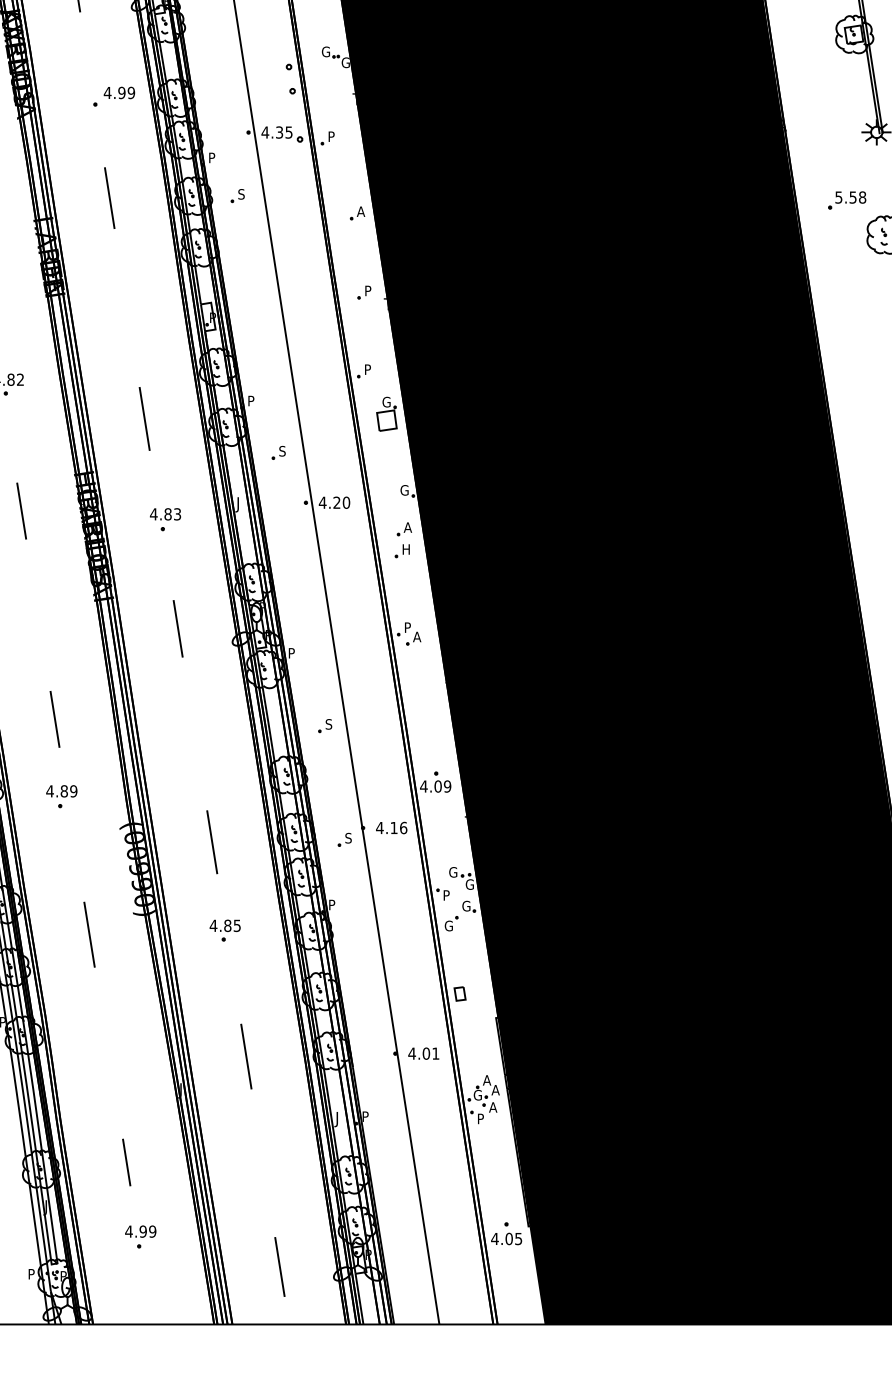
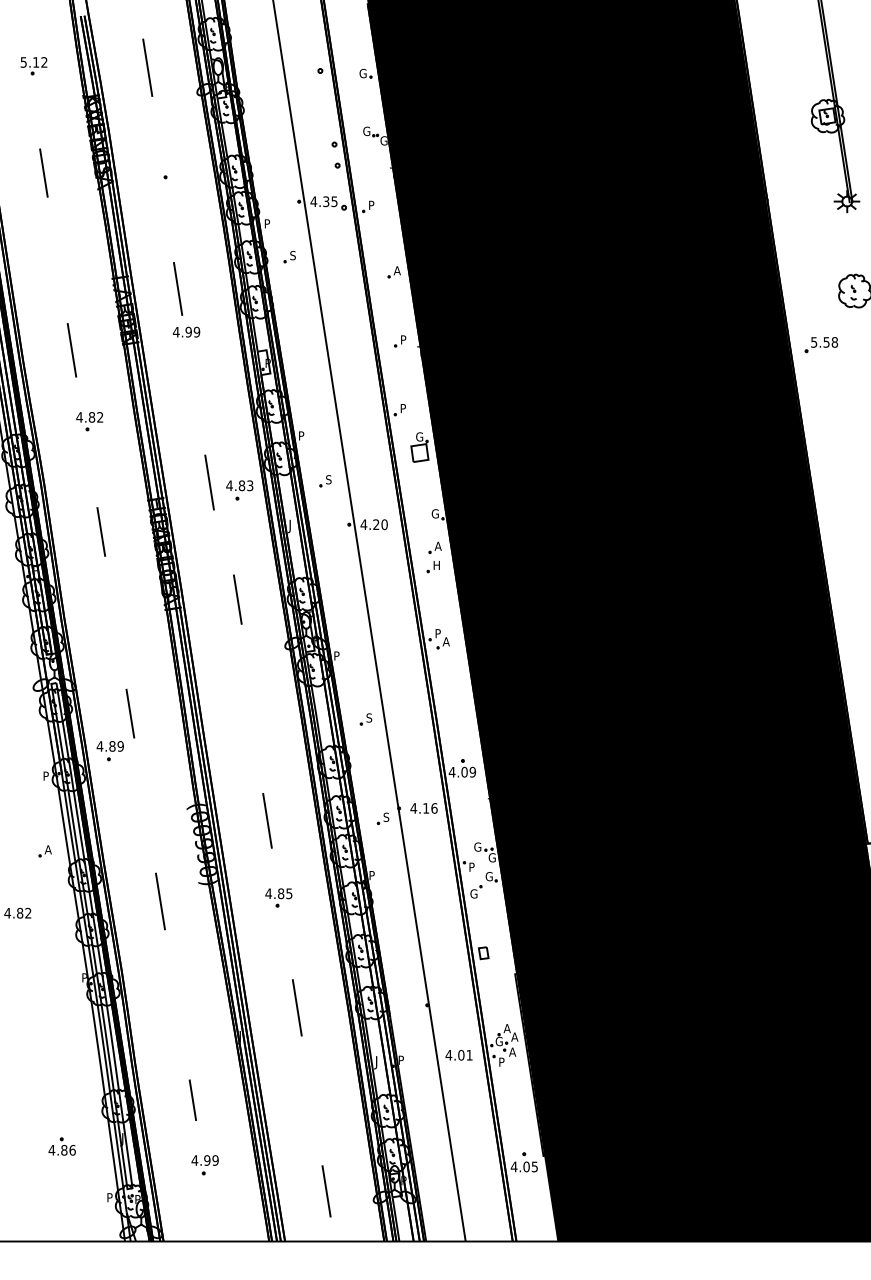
text: (119, 92) -> (186, 331), moved
line: (110, 197) -> (178, 288), moved
part: (847, 201) -> (821, 345), moved
line: (144, 418) -> (209, 482), moved
part: (165, 519) -> (239, 490), moved
line: (177, 628) -> (237, 599), moved
part: (60, 797) -> (109, 751), moved
text: (423, 1052) -> (458, 1054), moved

